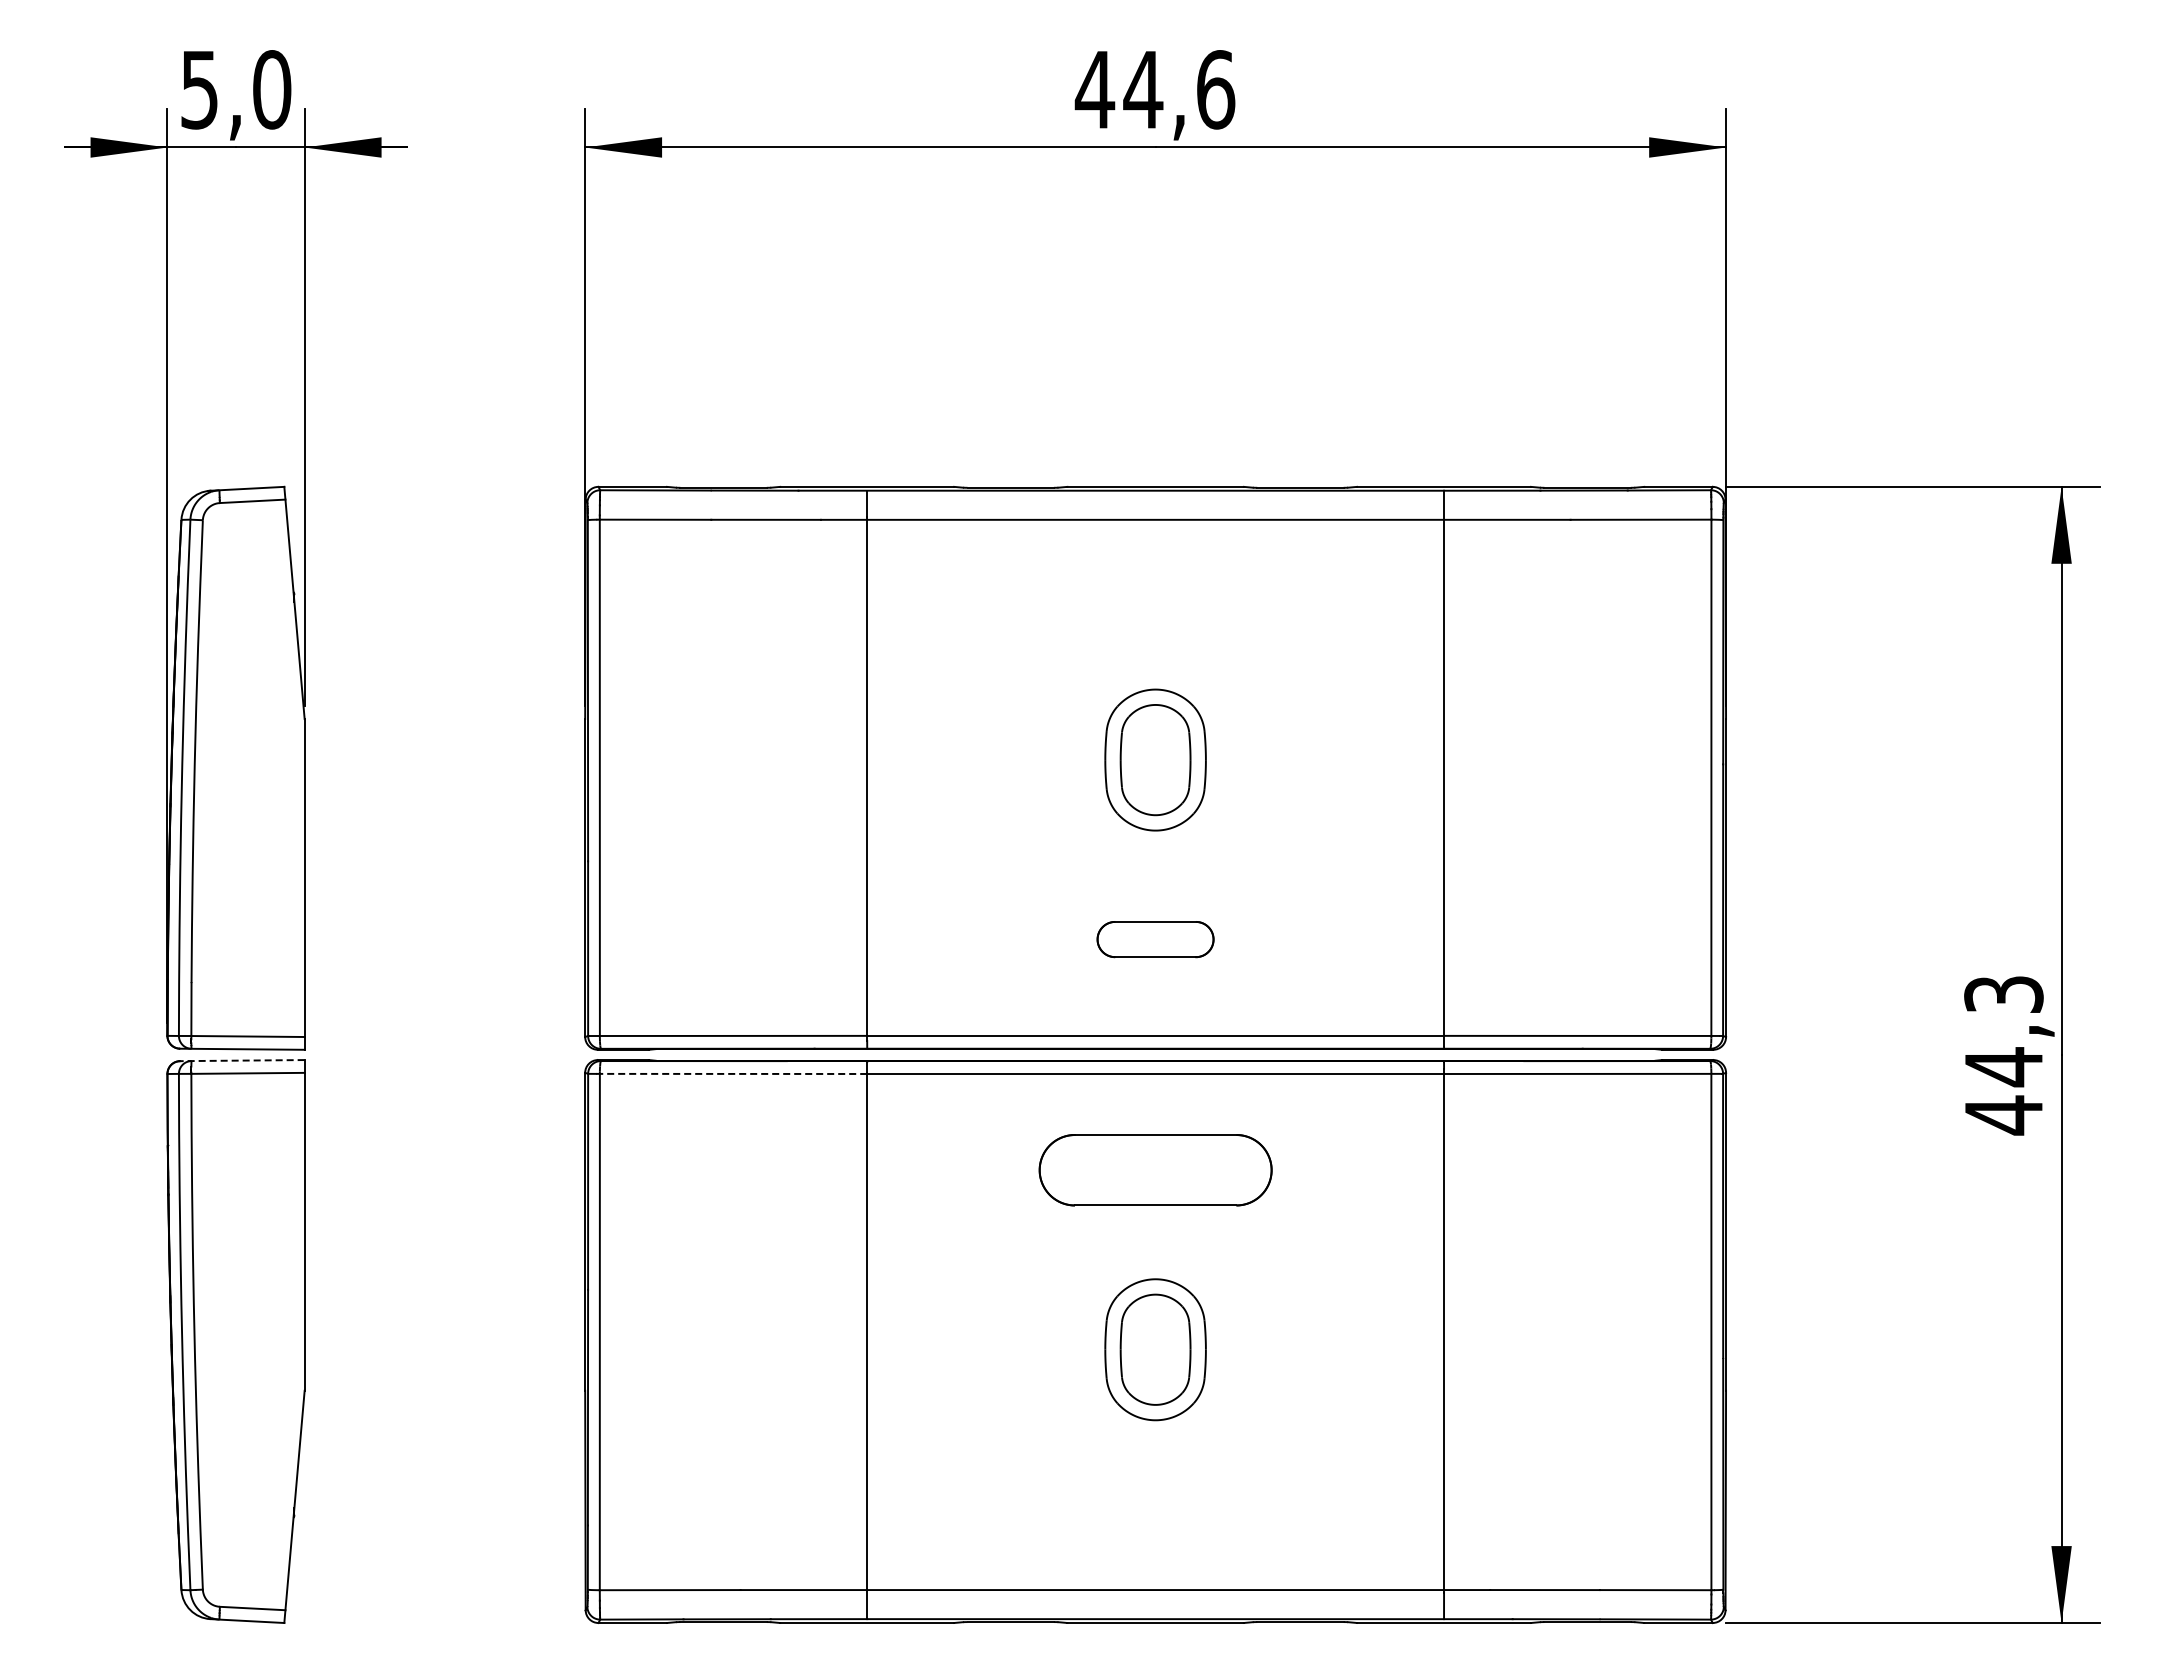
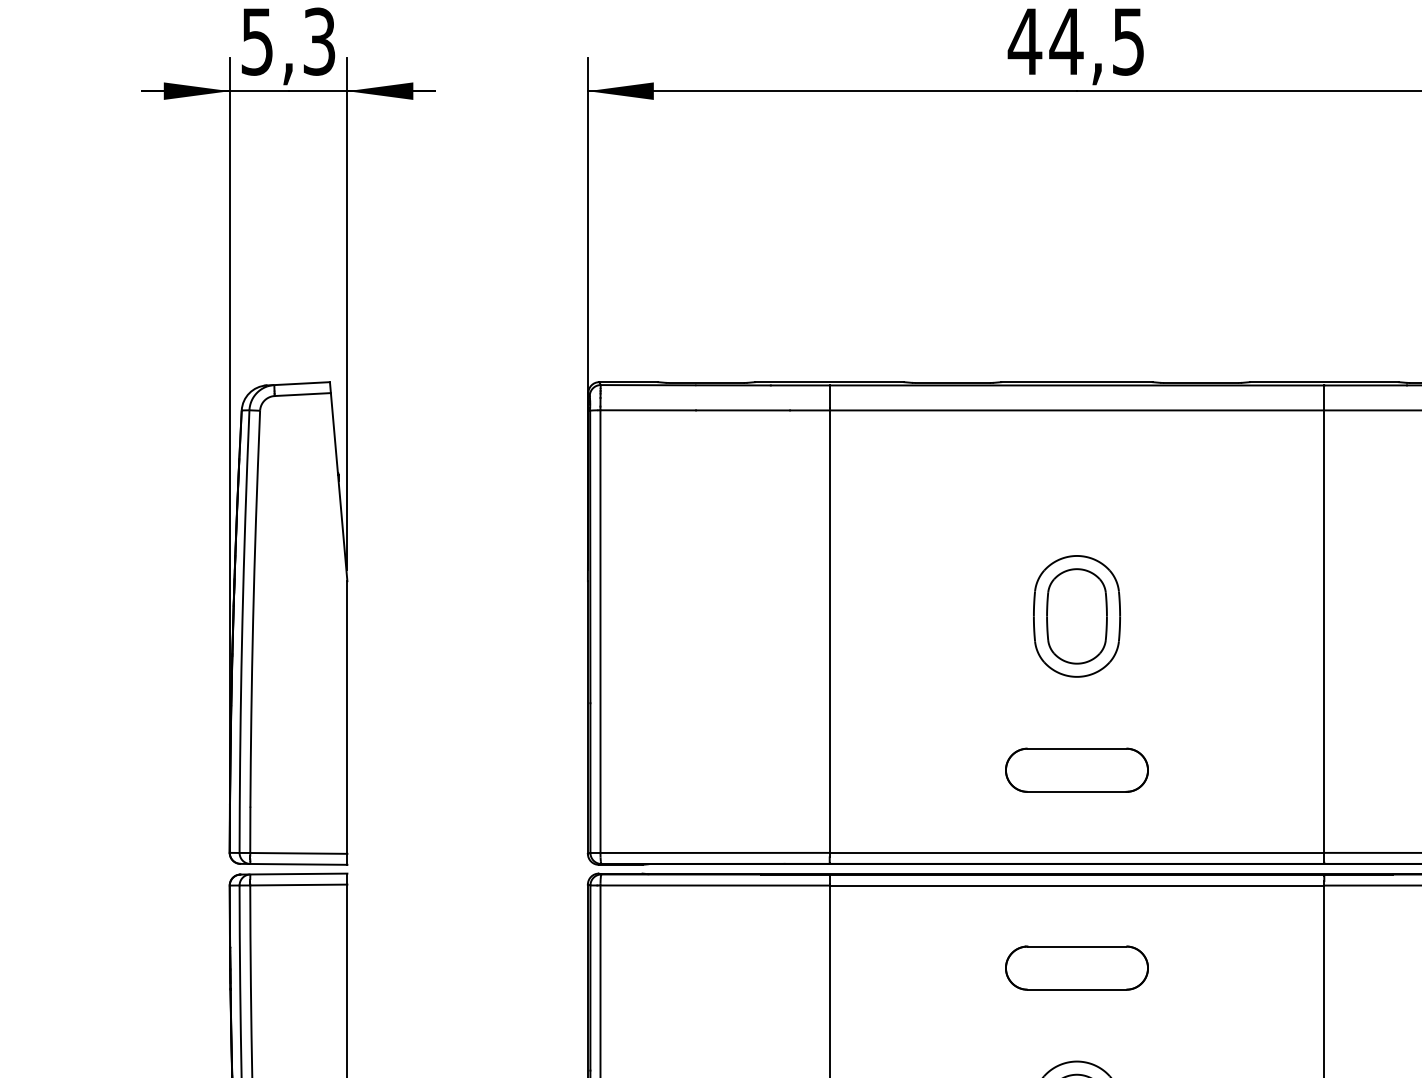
text: (272, 89) -> (319, 41), 5,0 -> 5,3
text: (1216, 89) -> (1129, 41), 44,6 -> 44,5
part: (1155, 939) -> (1076, 770), size x1.43
line: (241, 1060) -> (293, 873), dashed -> solid
line: (731, 1073) -> (713, 885), dashed -> solid
part: (1155, 1170) -> (1076, 968), size x0.71

